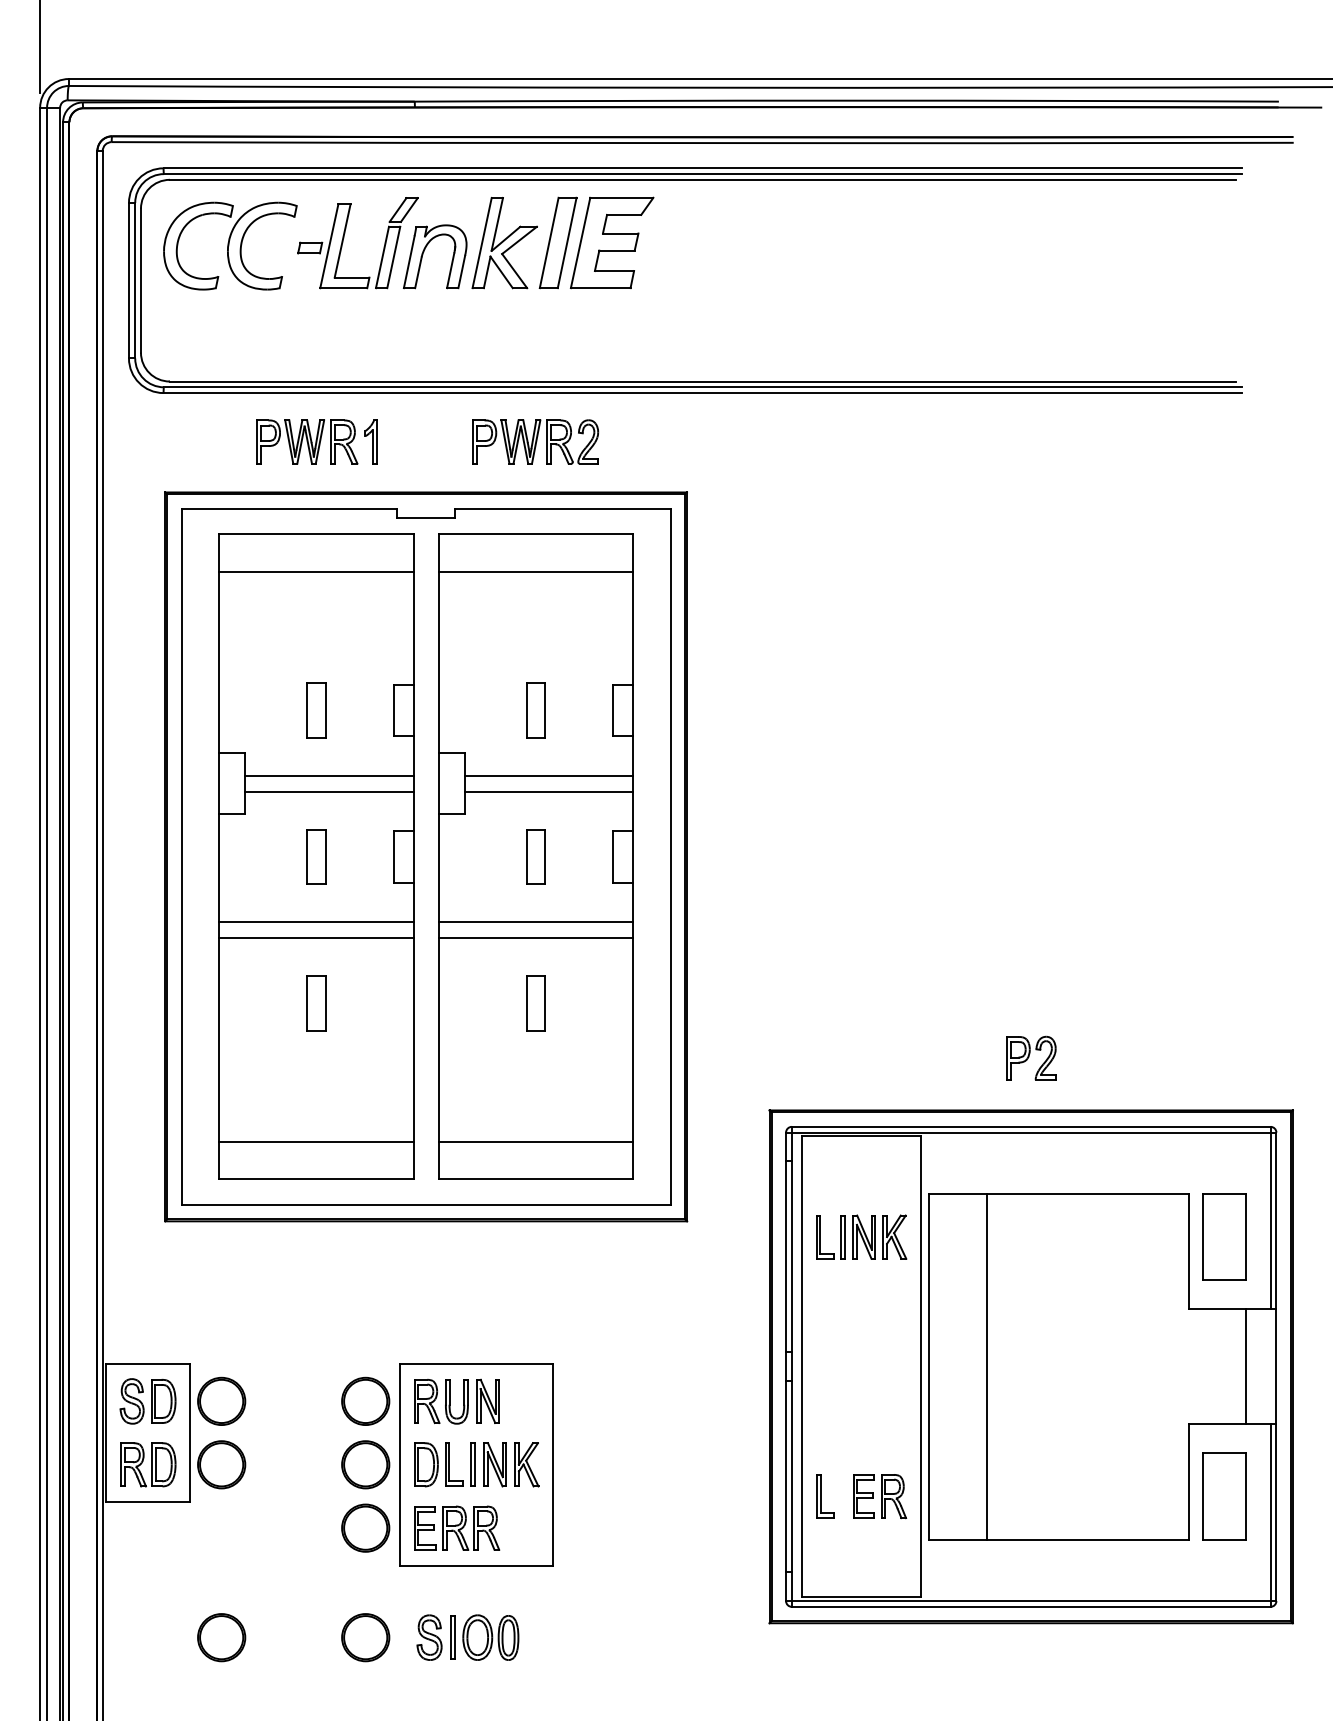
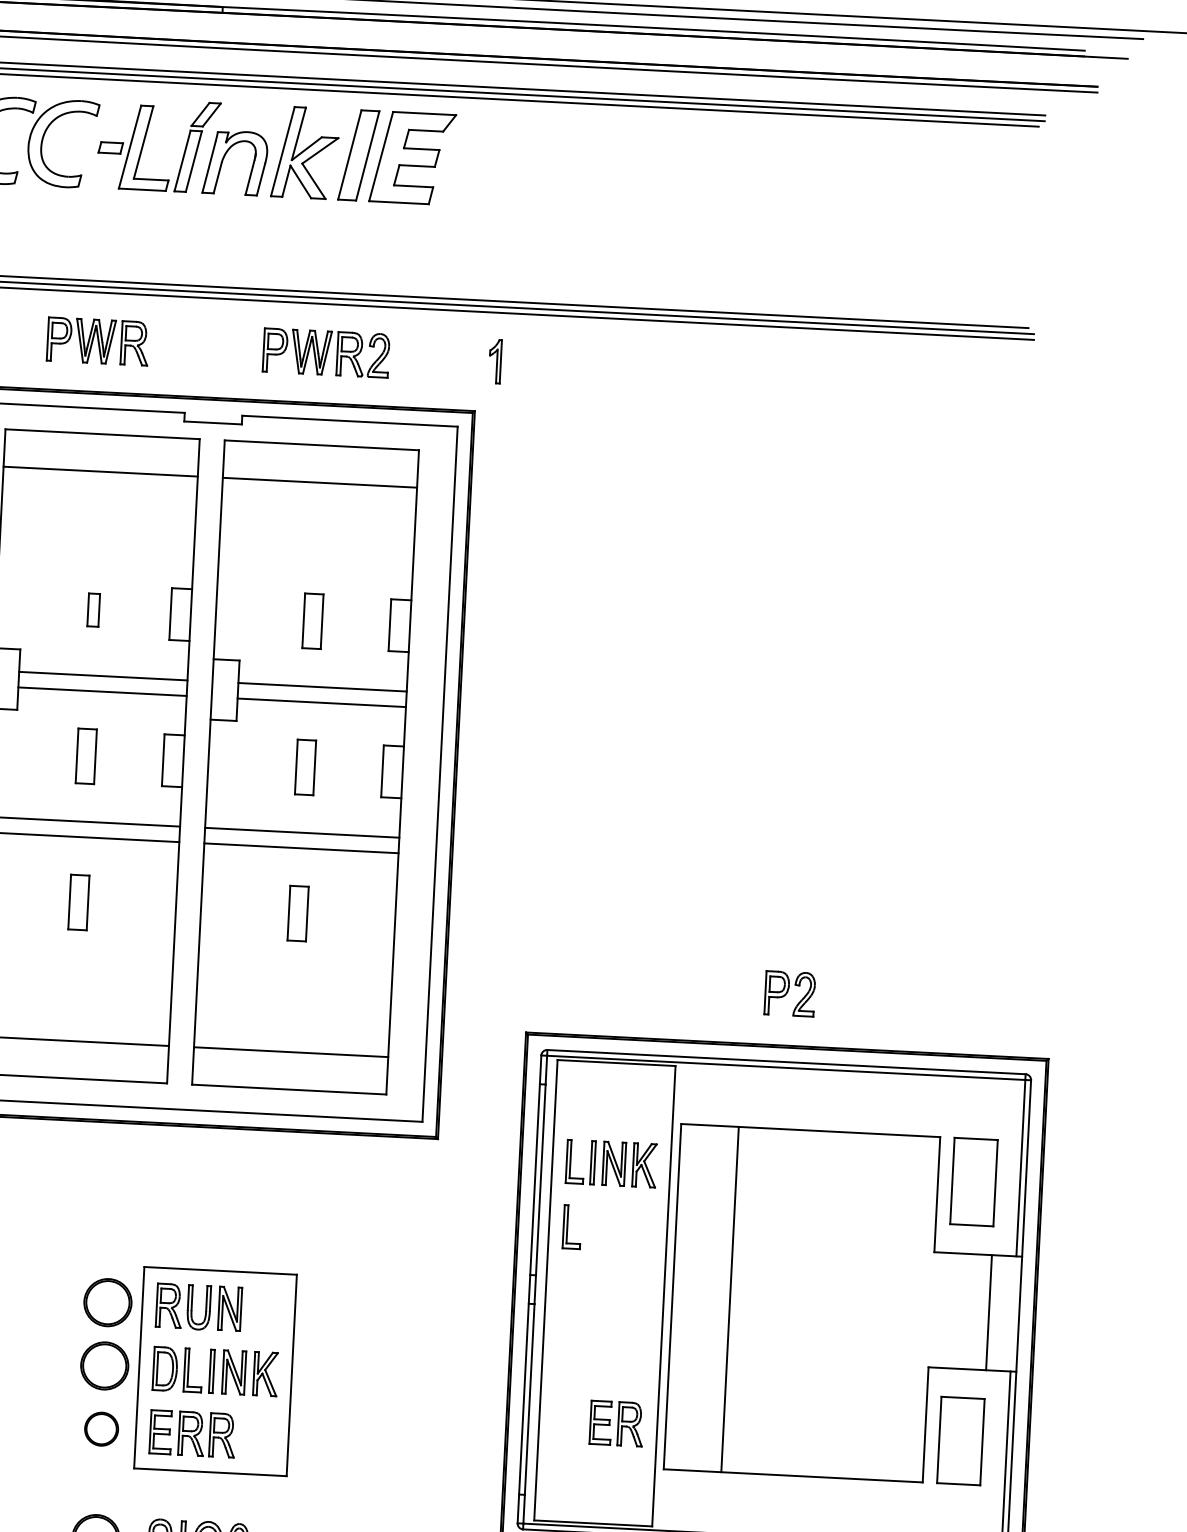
part: (370, 441) -> (494, 361), moved
part: (316, 710) -> (93, 610), size x0.6
part: (825, 1496) -> (572, 1227), moved
part: (365, 1527) -> (101, 1428), size x0.7

